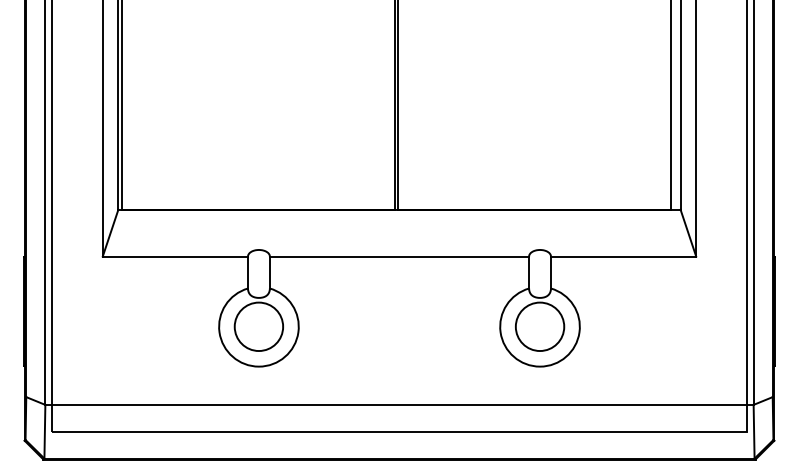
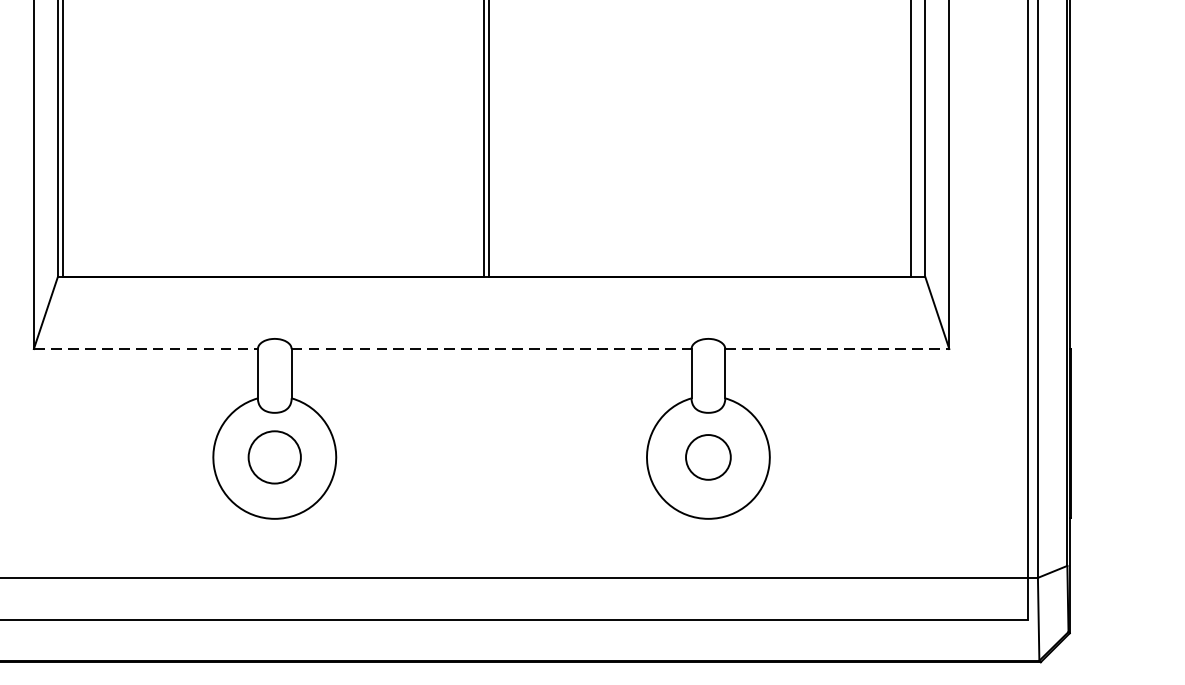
line: (175, 256) -> (146, 348), solid -> dashed
line: (399, 256) -> (491, 348), solid -> dashed
line: (623, 256) -> (837, 348), solid -> dashed
circle: (258, 326) -> (274, 456), size x0.7
circle: (539, 326) -> (707, 456), size x0.6

